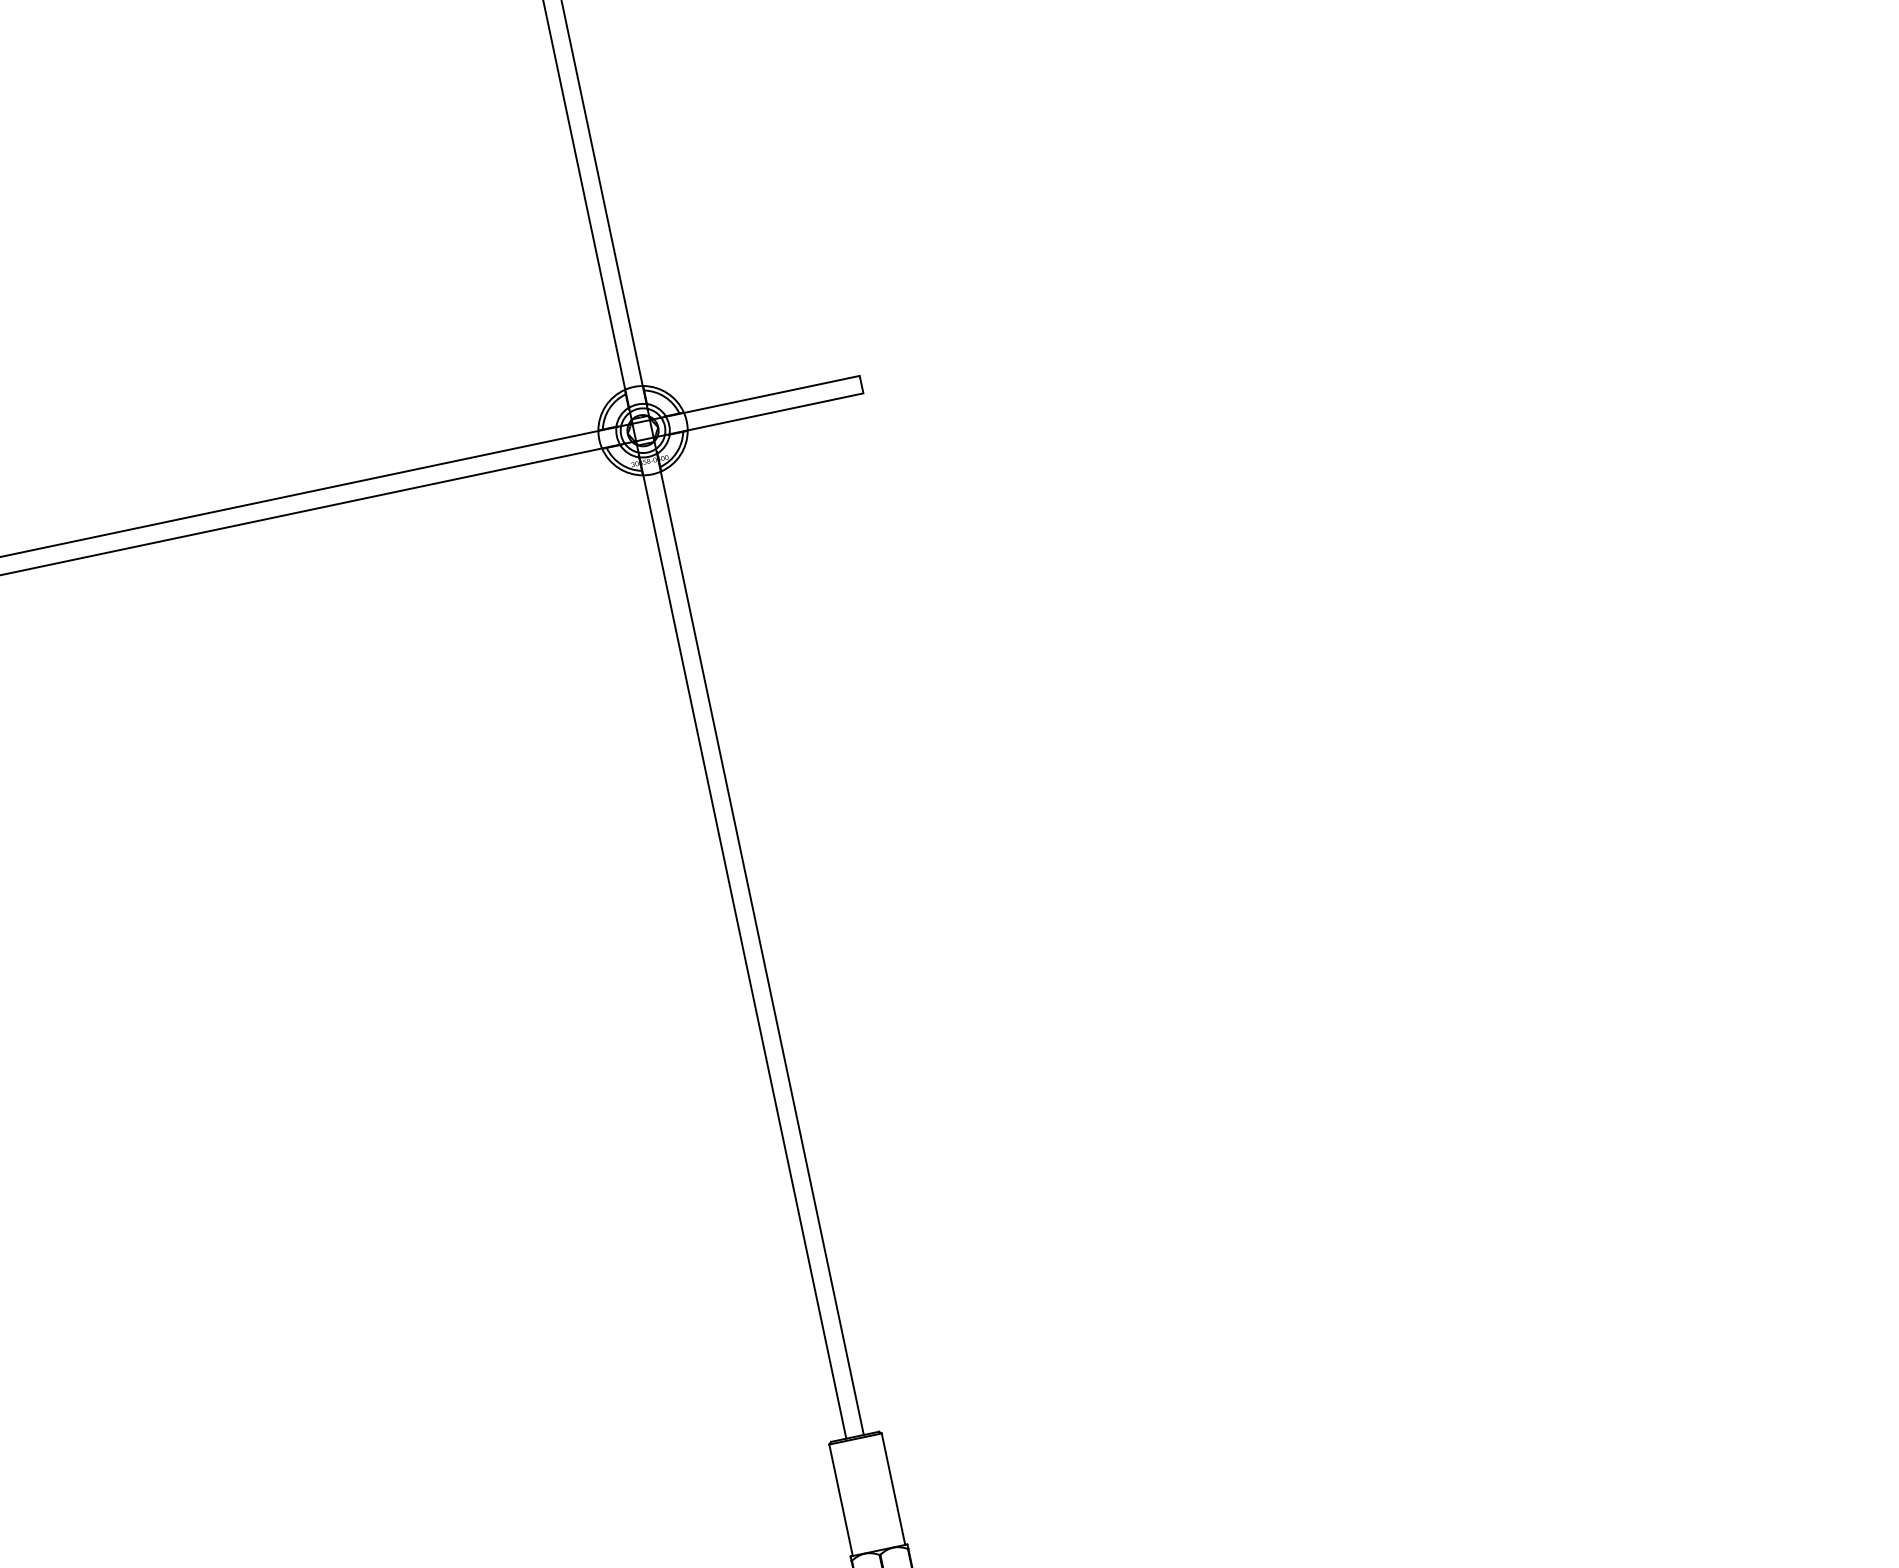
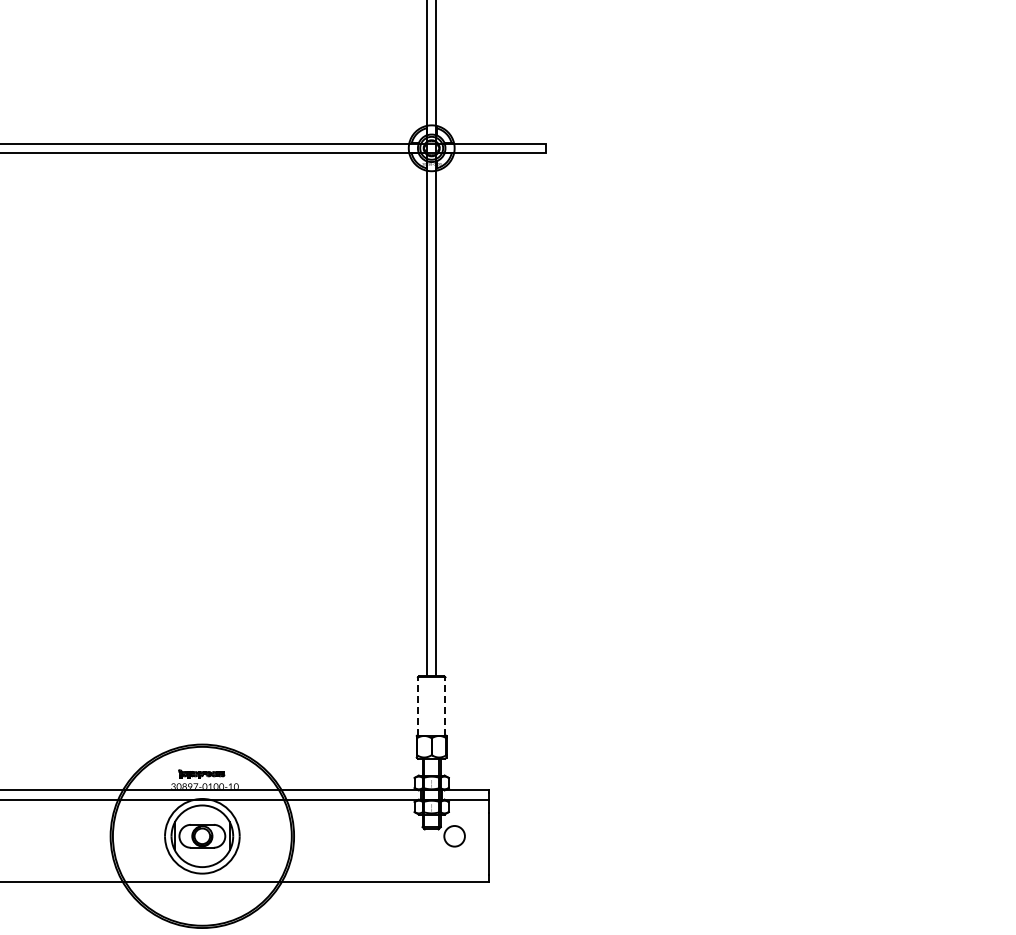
line: (893, 1488) -> (445, 706), solid -> dashed
line: (840, 1500) -> (417, 706), solid -> dashed

